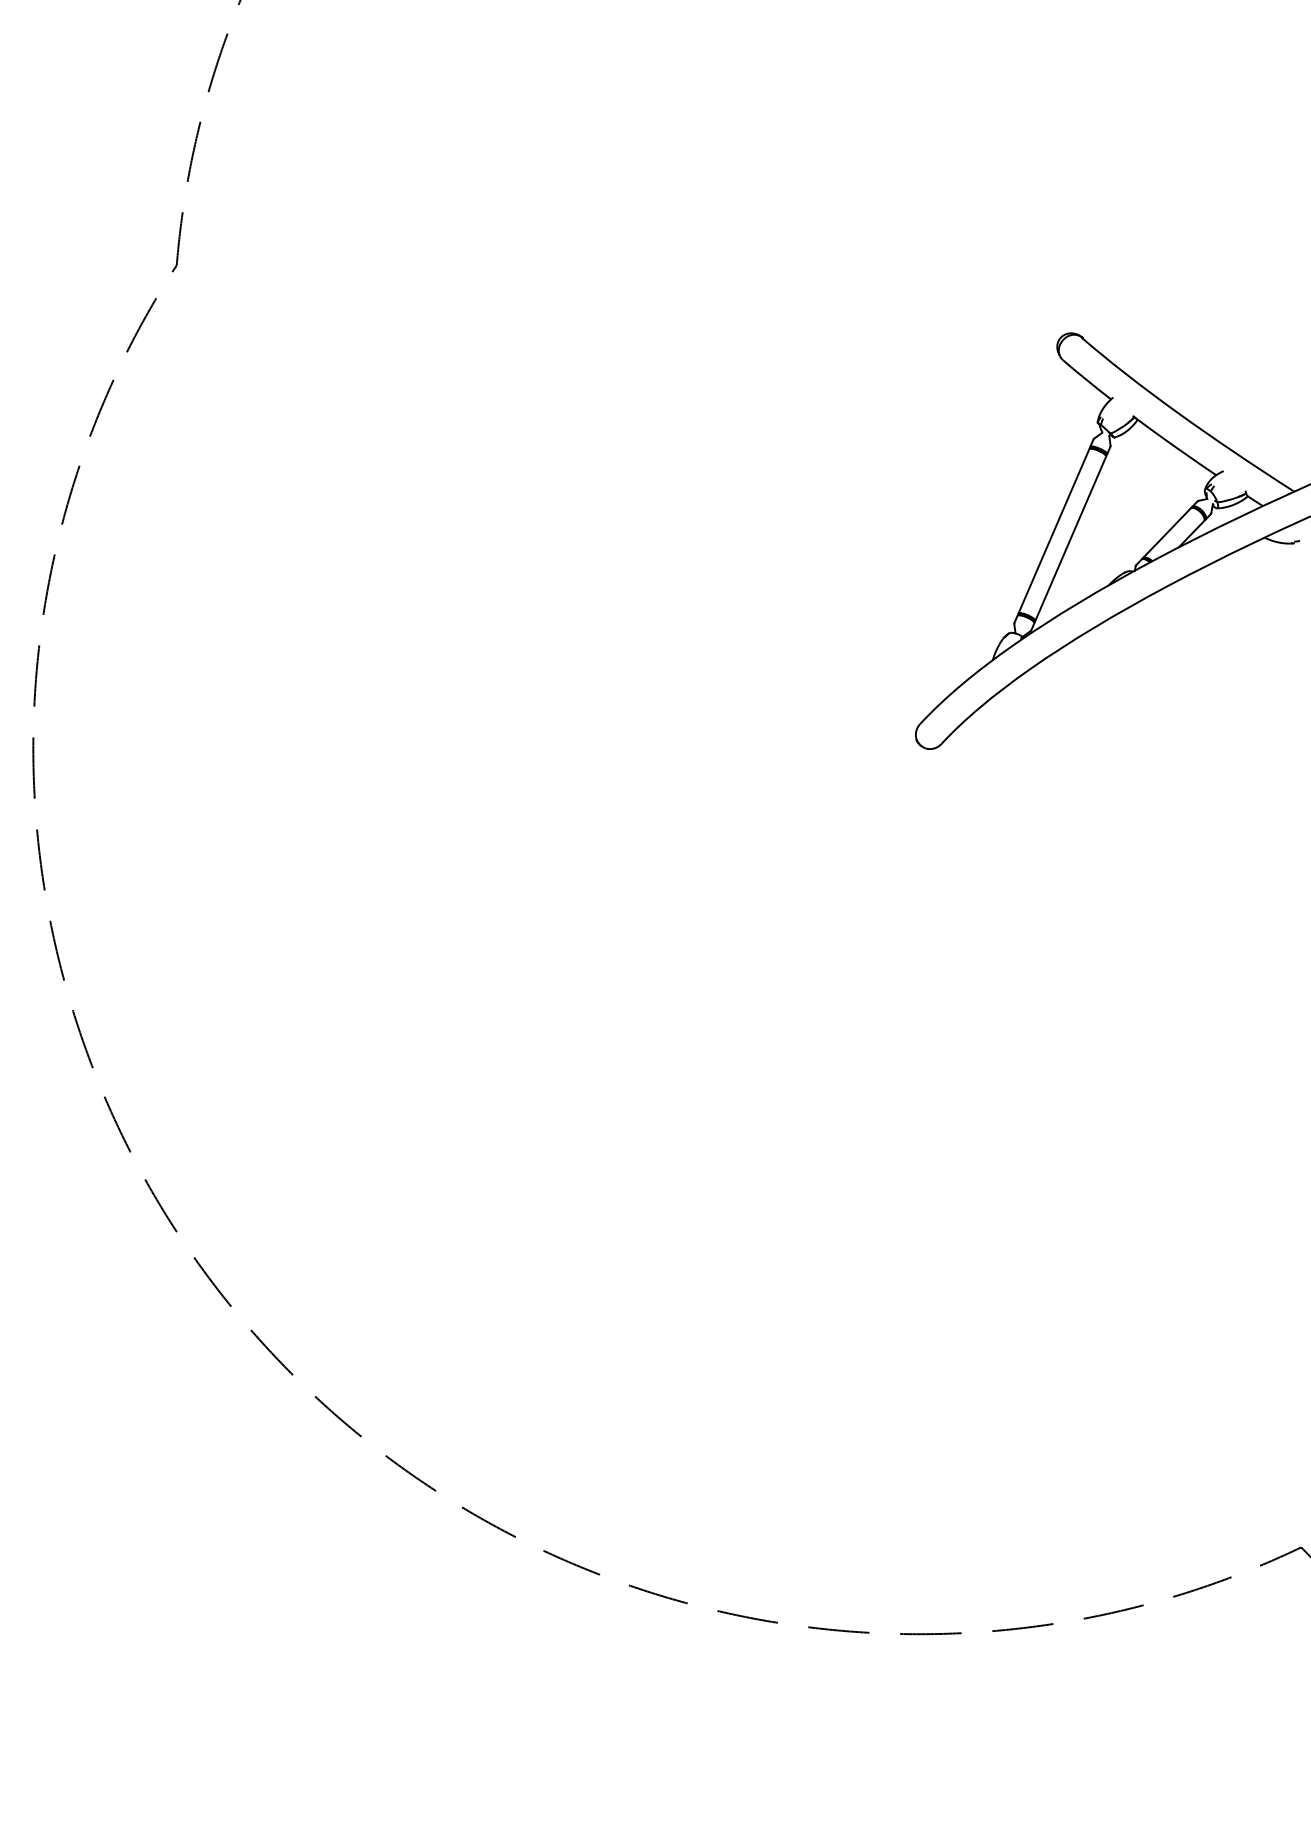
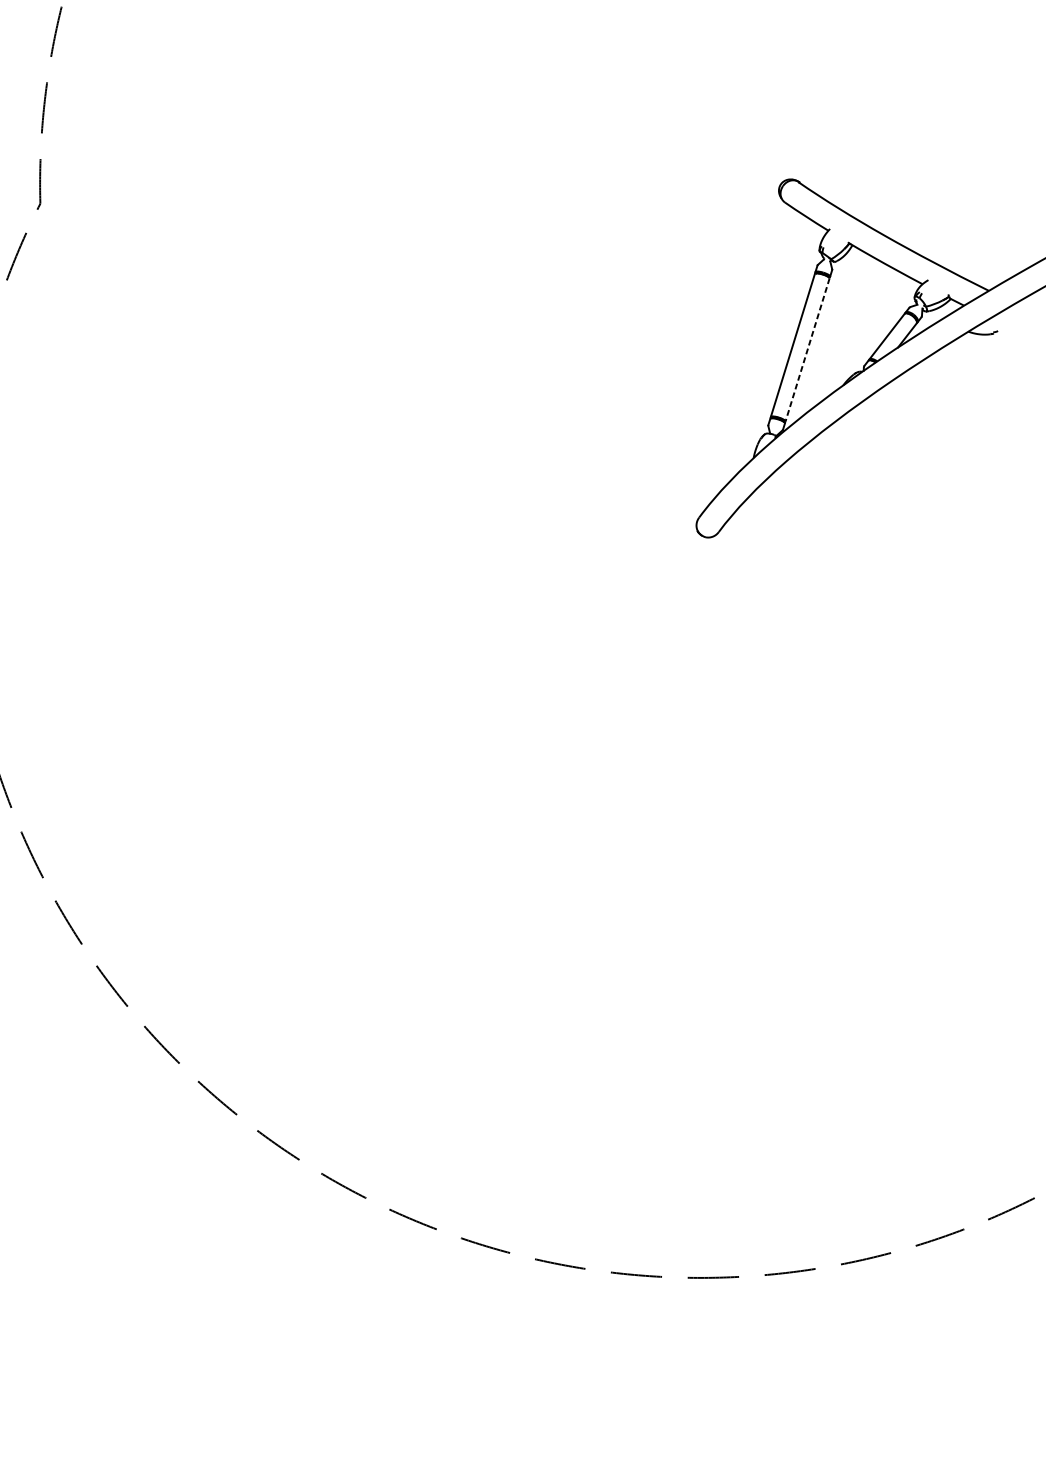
line: (1070, 538) -> (807, 349), solid -> dashed

